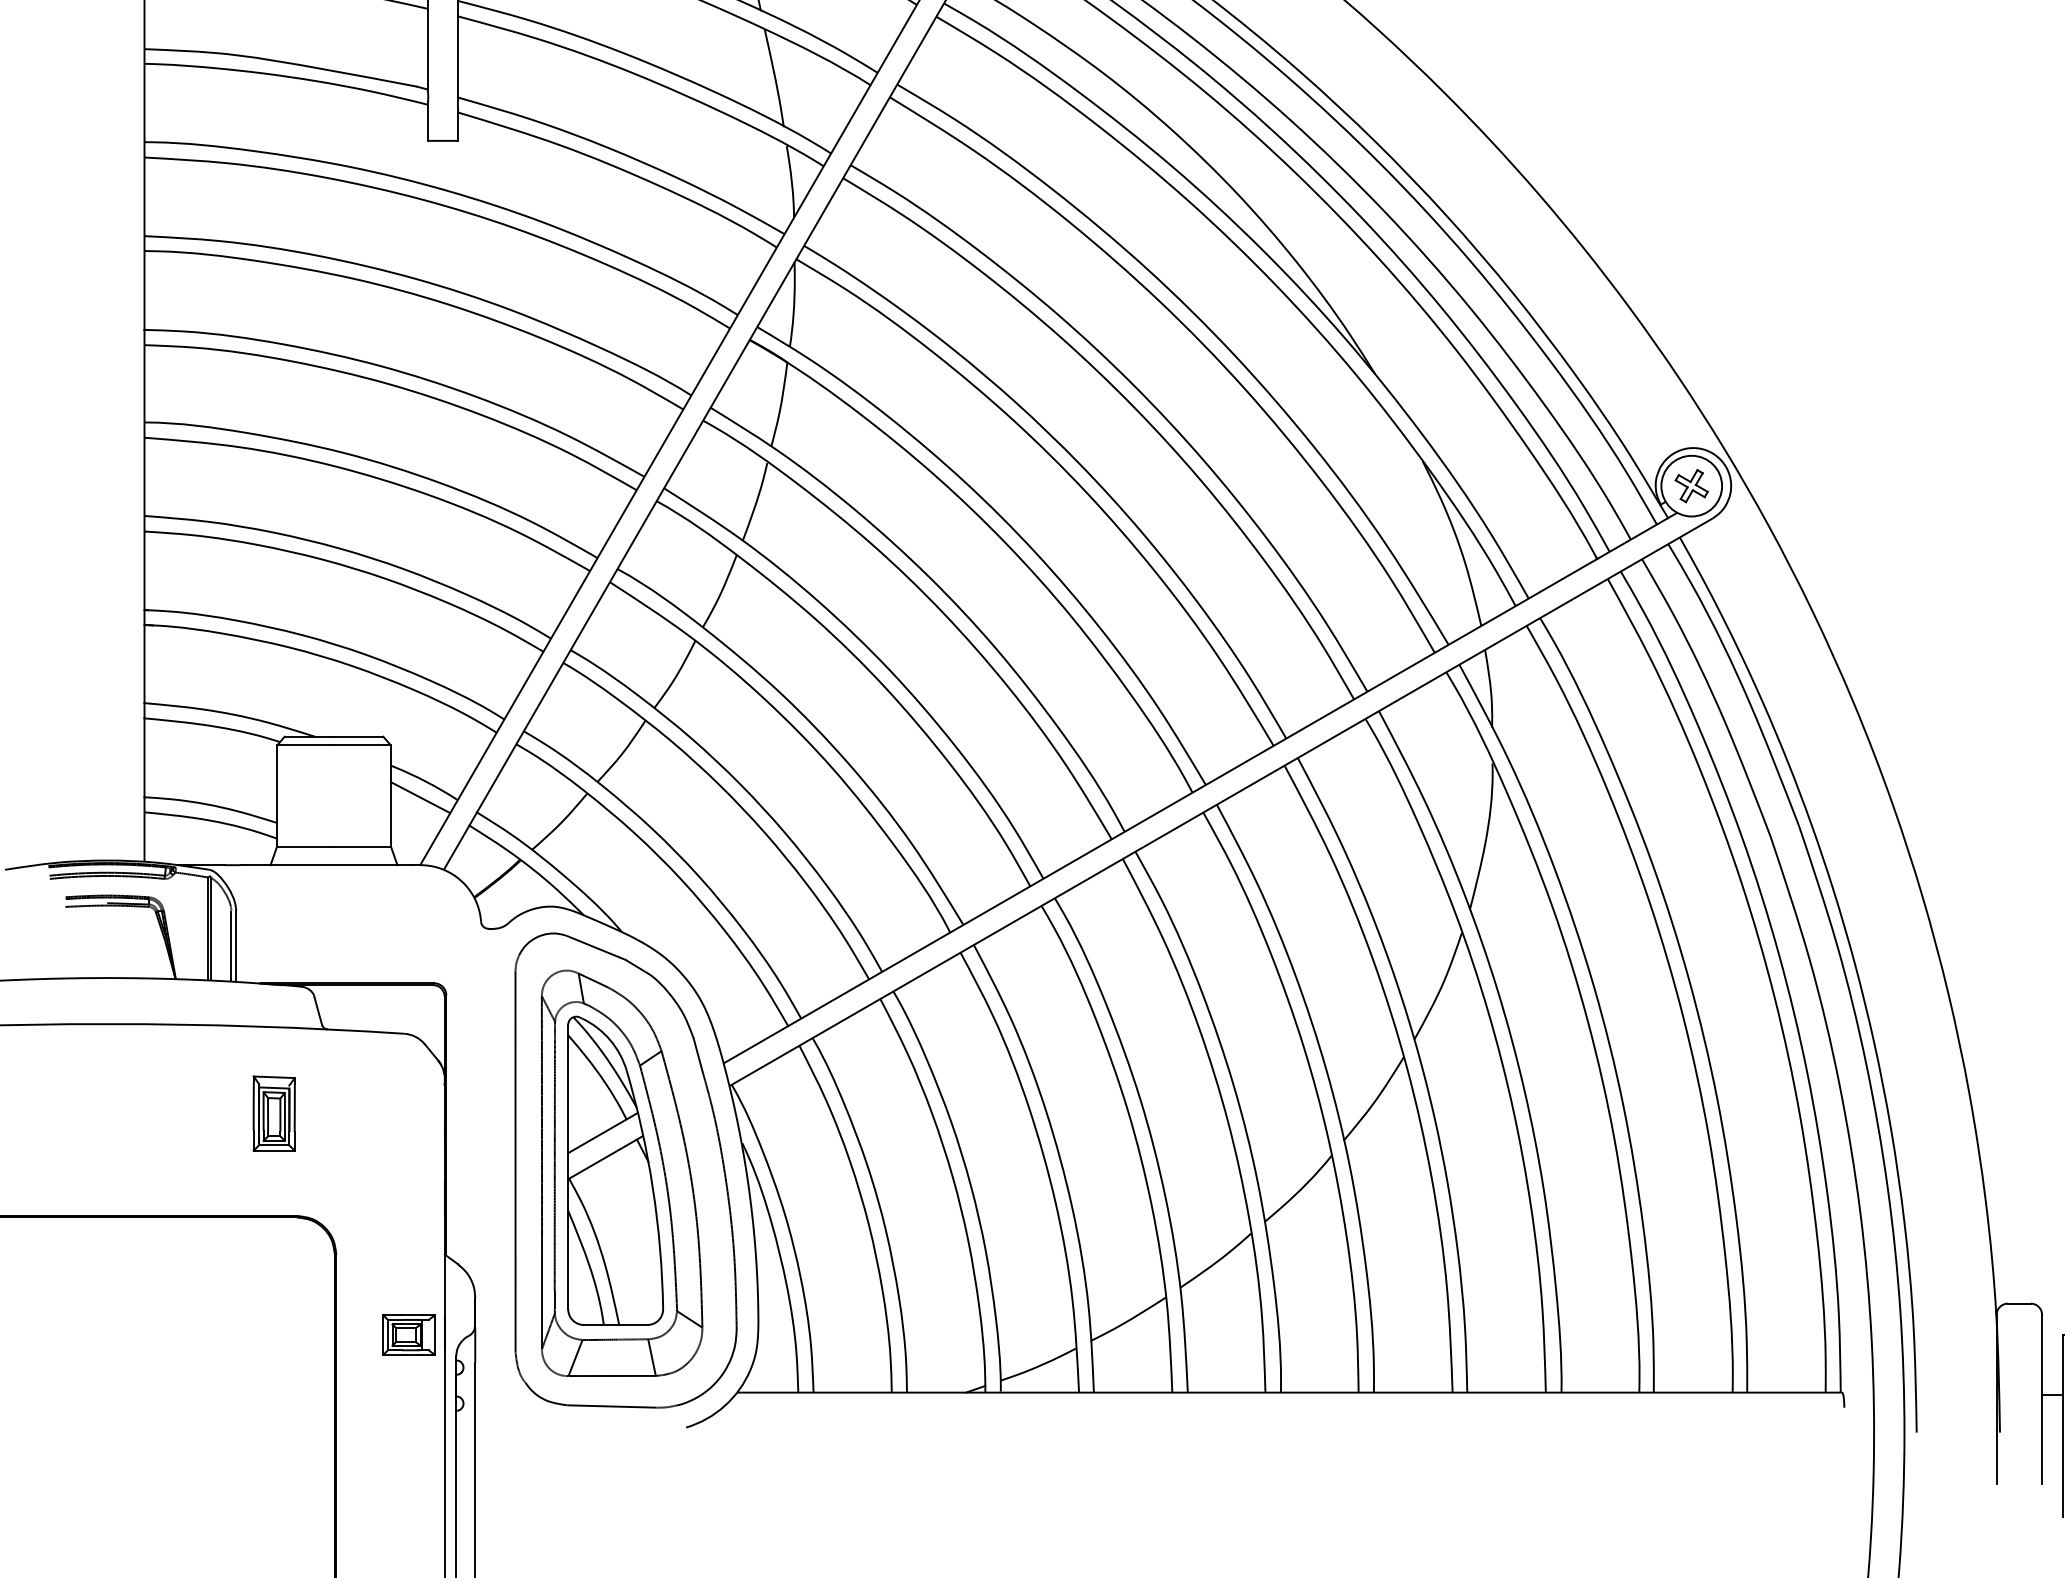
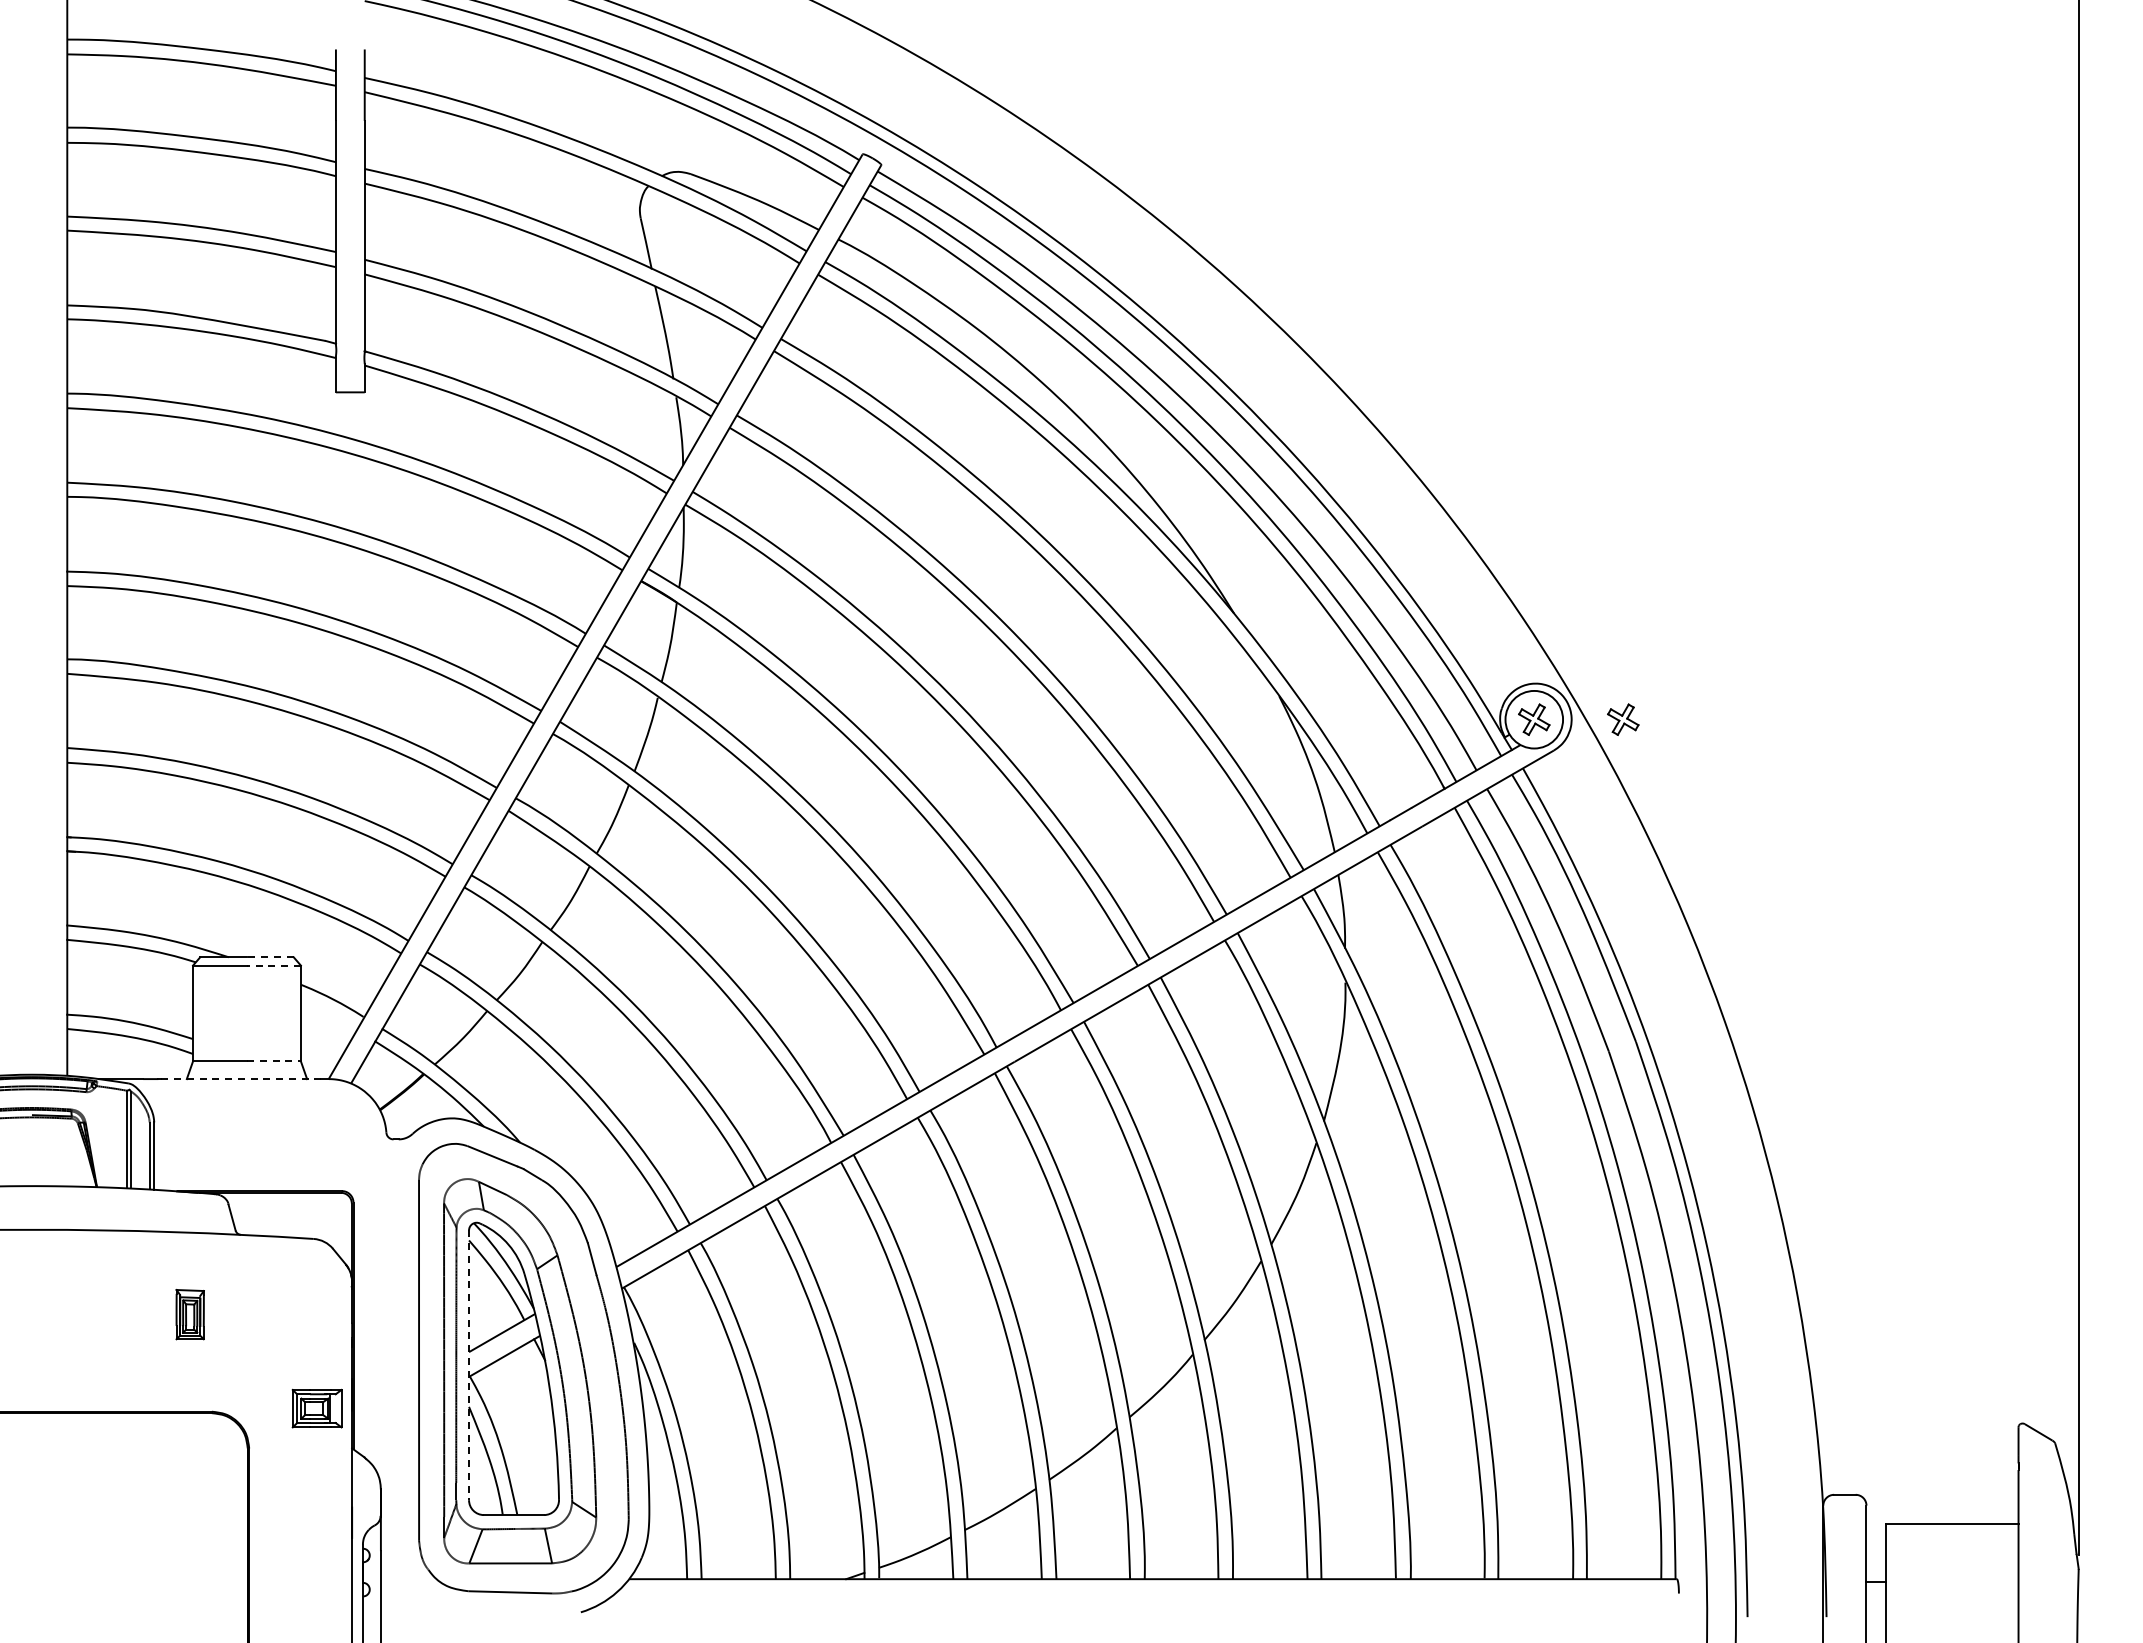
part: (1785, 485) -> (1623, 719), added
line: (357, 736) -> (269, 957), solid -> dashed
line: (361, 745) -> (273, 965), solid -> dashed
line: (420, 797) -> (328, 1014), removed
line: (361, 846) -> (273, 1061), solid -> dashed
line: (328, 865) -> (241, 1079), solid -> dashed
part: (273, 1113) -> (189, 1314), size x0.7
line: (568, 1167) -> (469, 1365), solid -> dashed
part: (408, 1334) -> (316, 1408), moved

